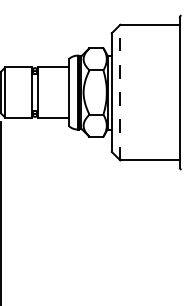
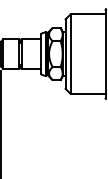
line: (120, 93) -> (70, 54), dashed -> solid

